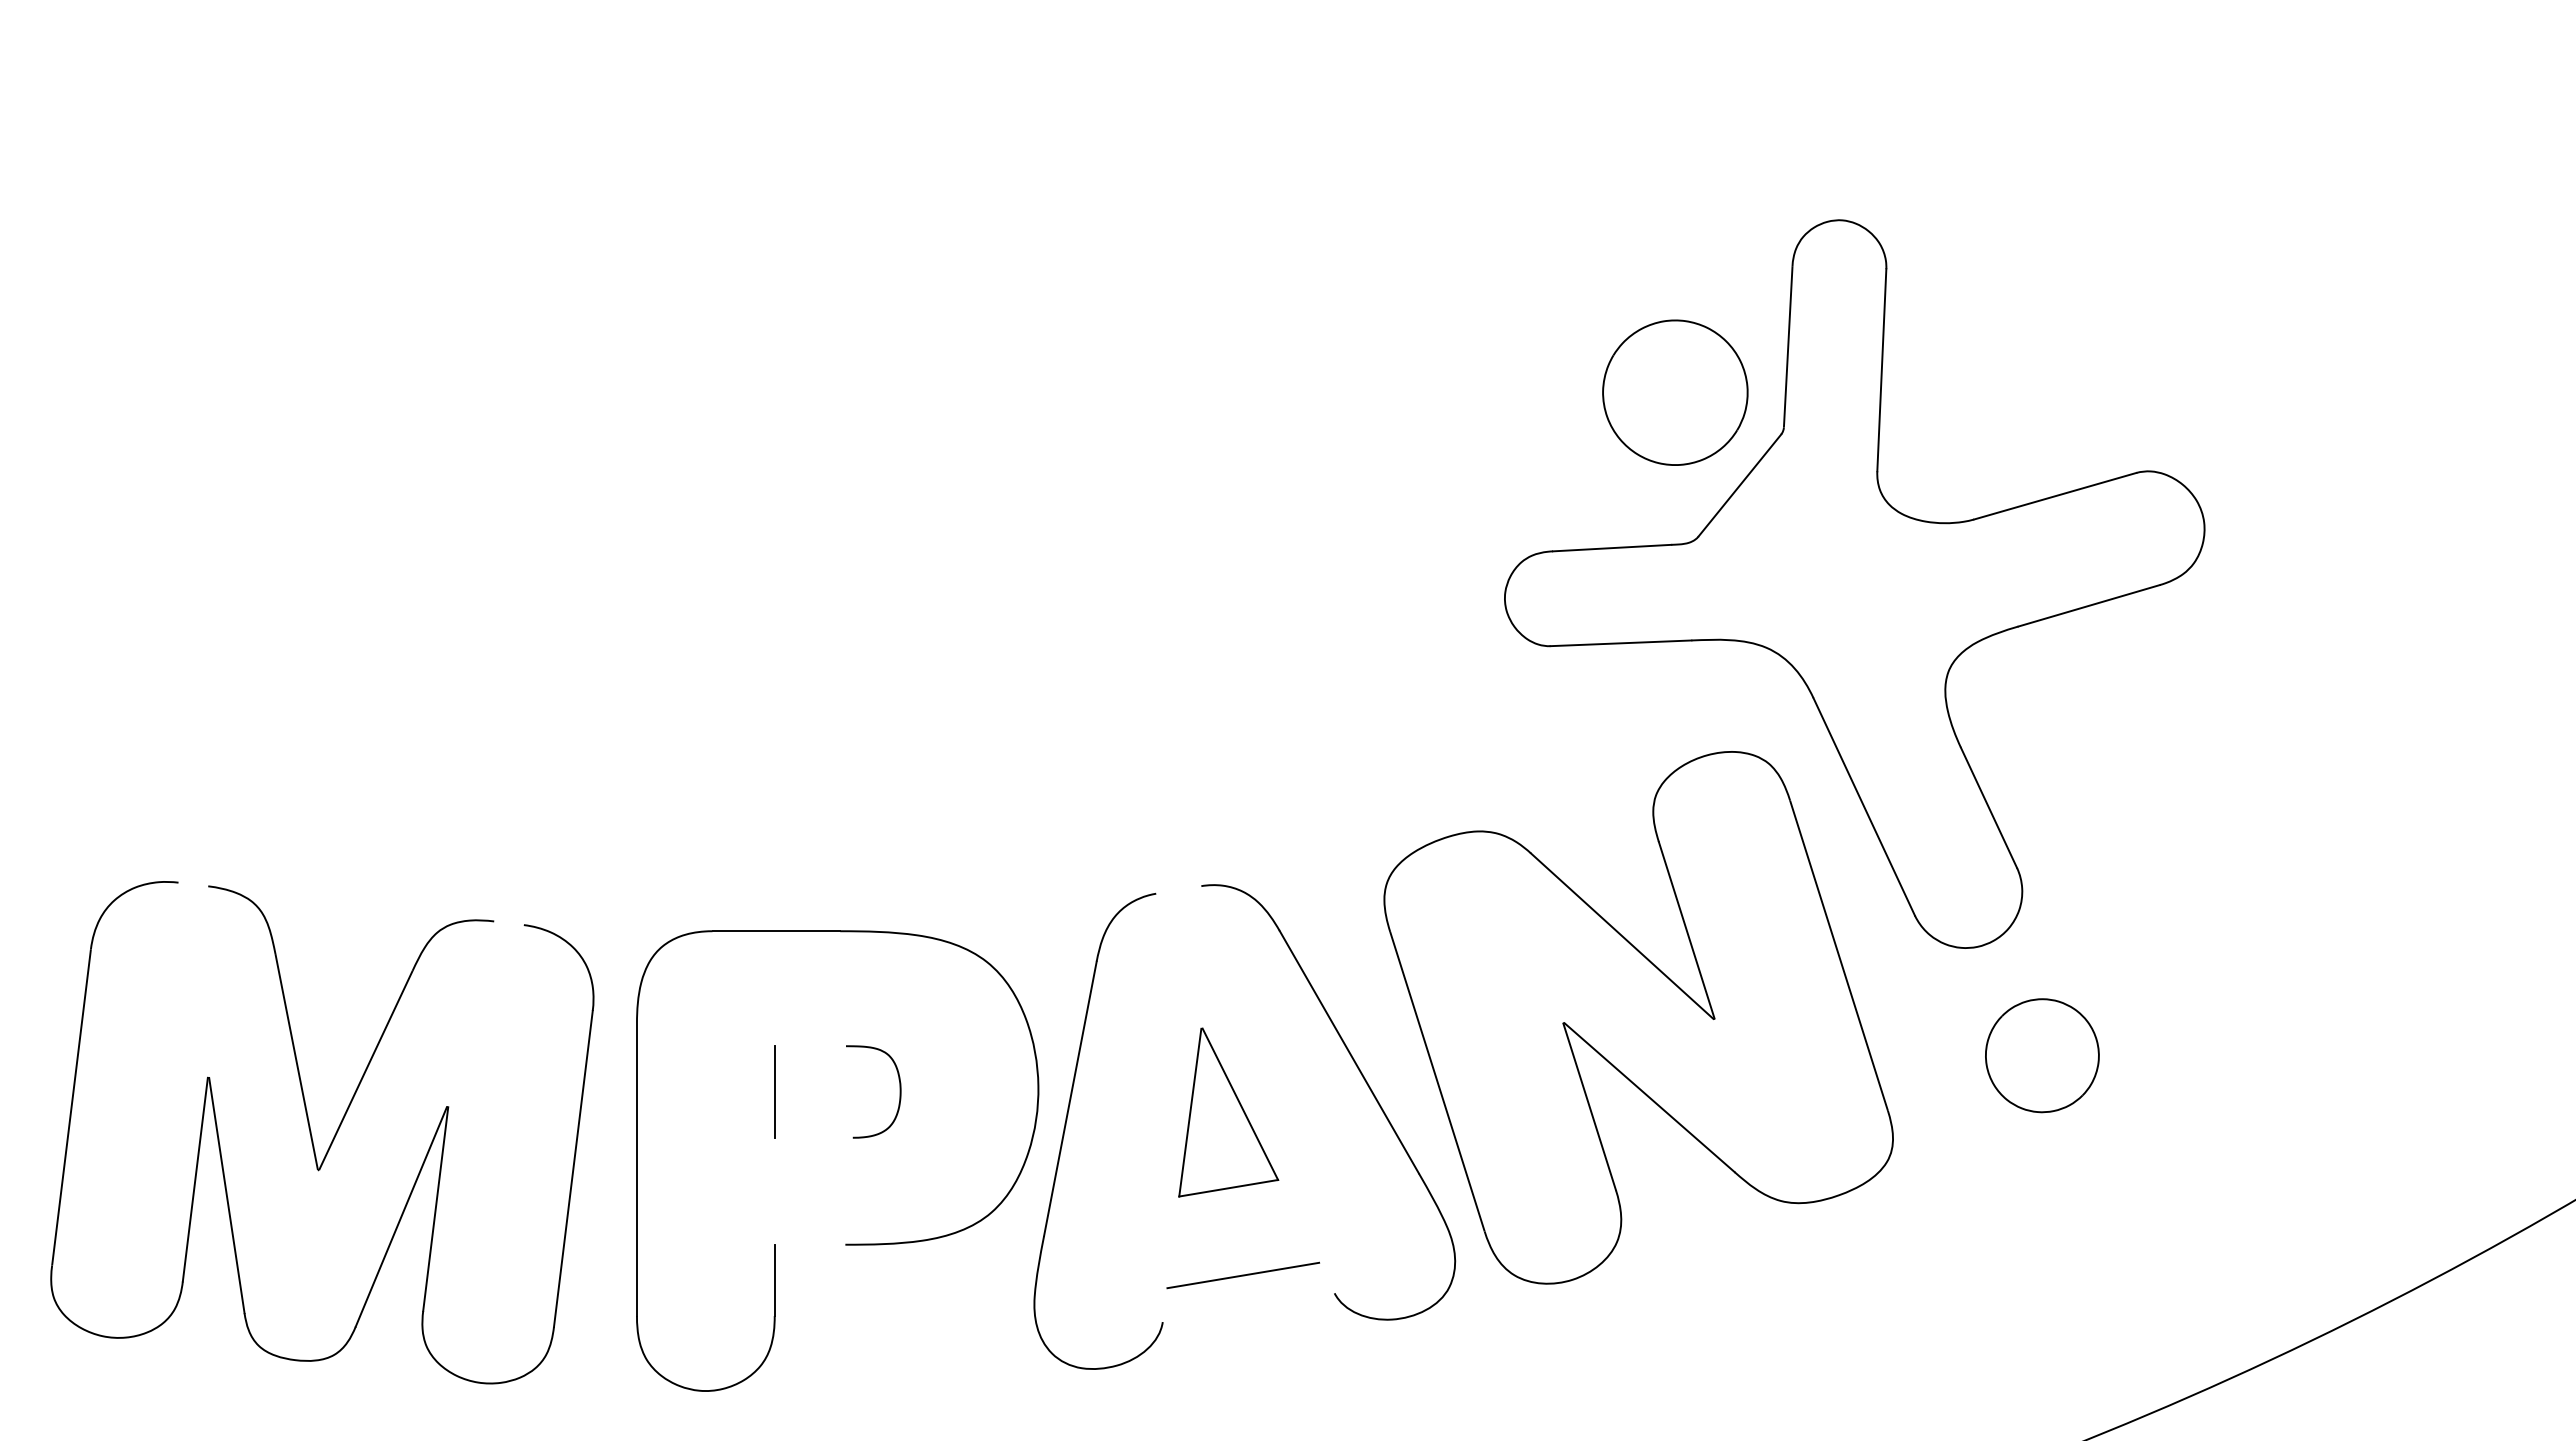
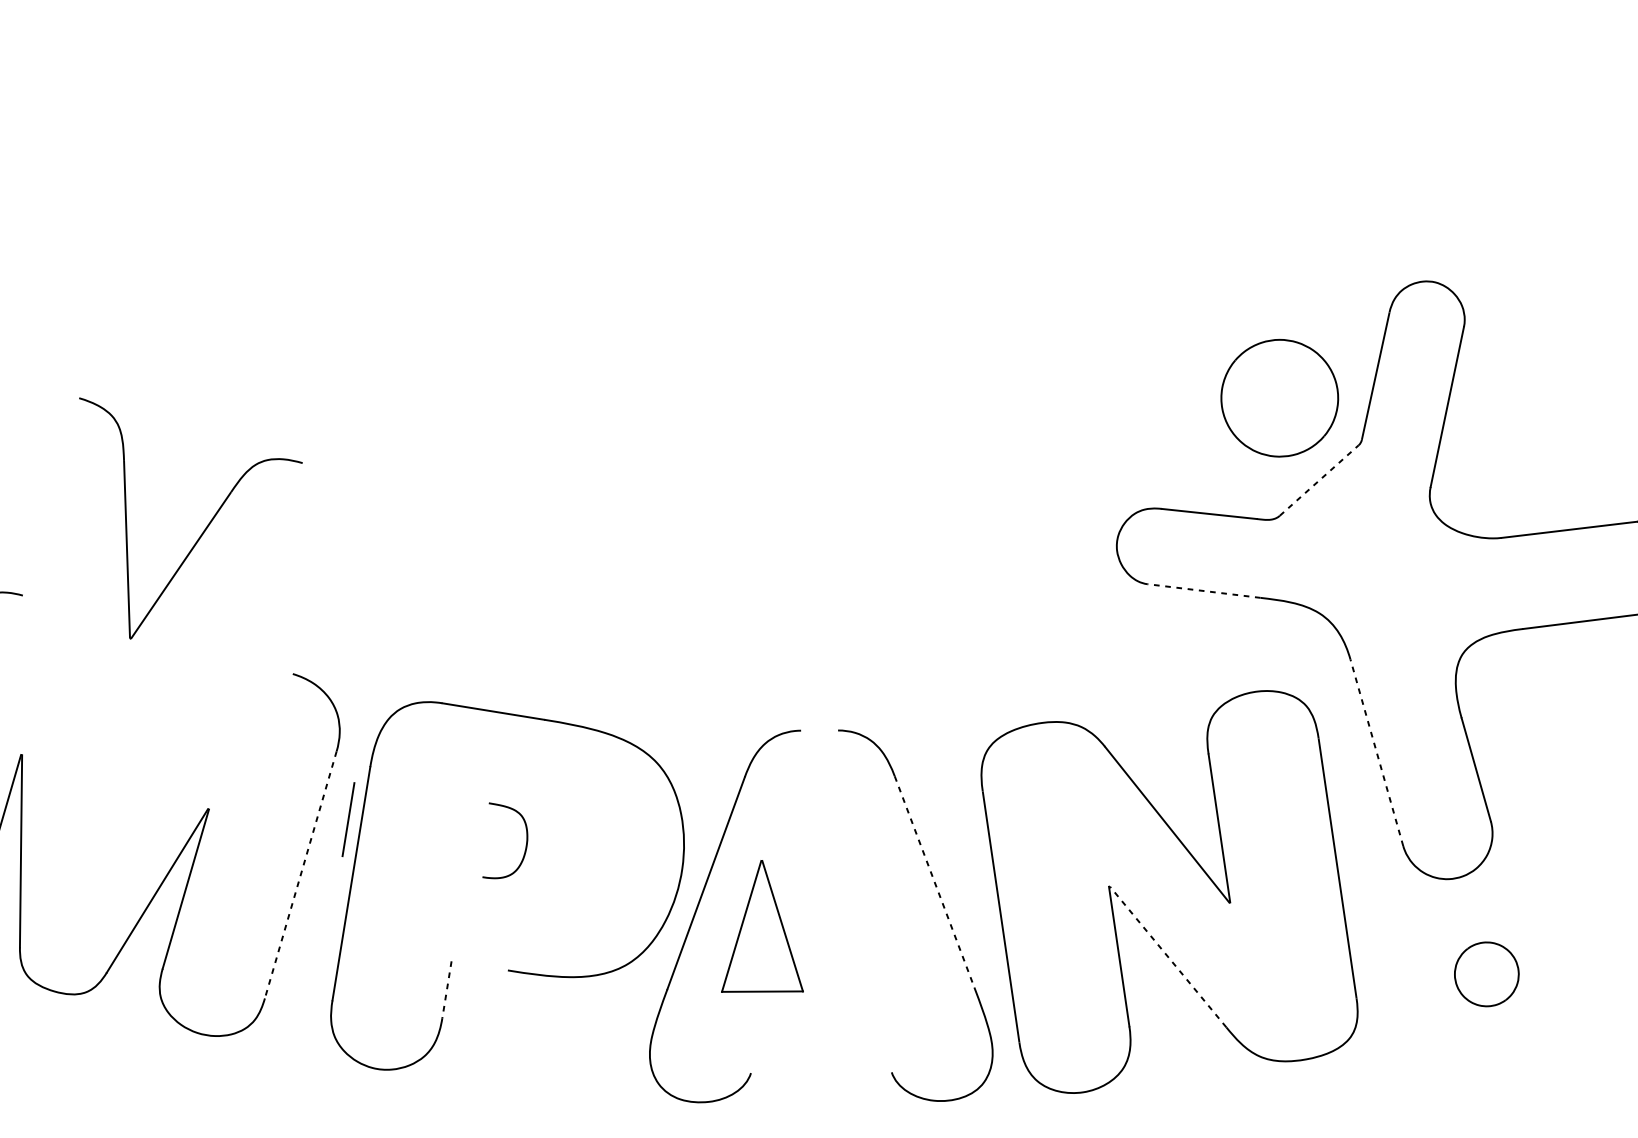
line: (1740, 485) -> (1319, 480), solid -> dashed
line: (1620, 643) -> (1203, 591), solid -> dashed
line: (1863, 806) -> (1376, 752), solid -> dashed
part: (378, 1040) -> (195, 543), moved
line: (1349, 1052) -> (934, 882), solid -> dashed
part: (2042, 1055) -> (1486, 974), size x0.7
line: (774, 1091) -> (348, 819), moved
curve: (899, 1091) -> (525, 846), moved
line: (1649, 1097) -> (1168, 956), solid -> dashed
part: (1228, 1112) -> (772, 931), moved
line: (573, 1169) -> (300, 875), solid -> dashed
line: (1243, 1275) -> (821, 1046), removed
line: (774, 1280) -> (446, 989), solid -> dashed

